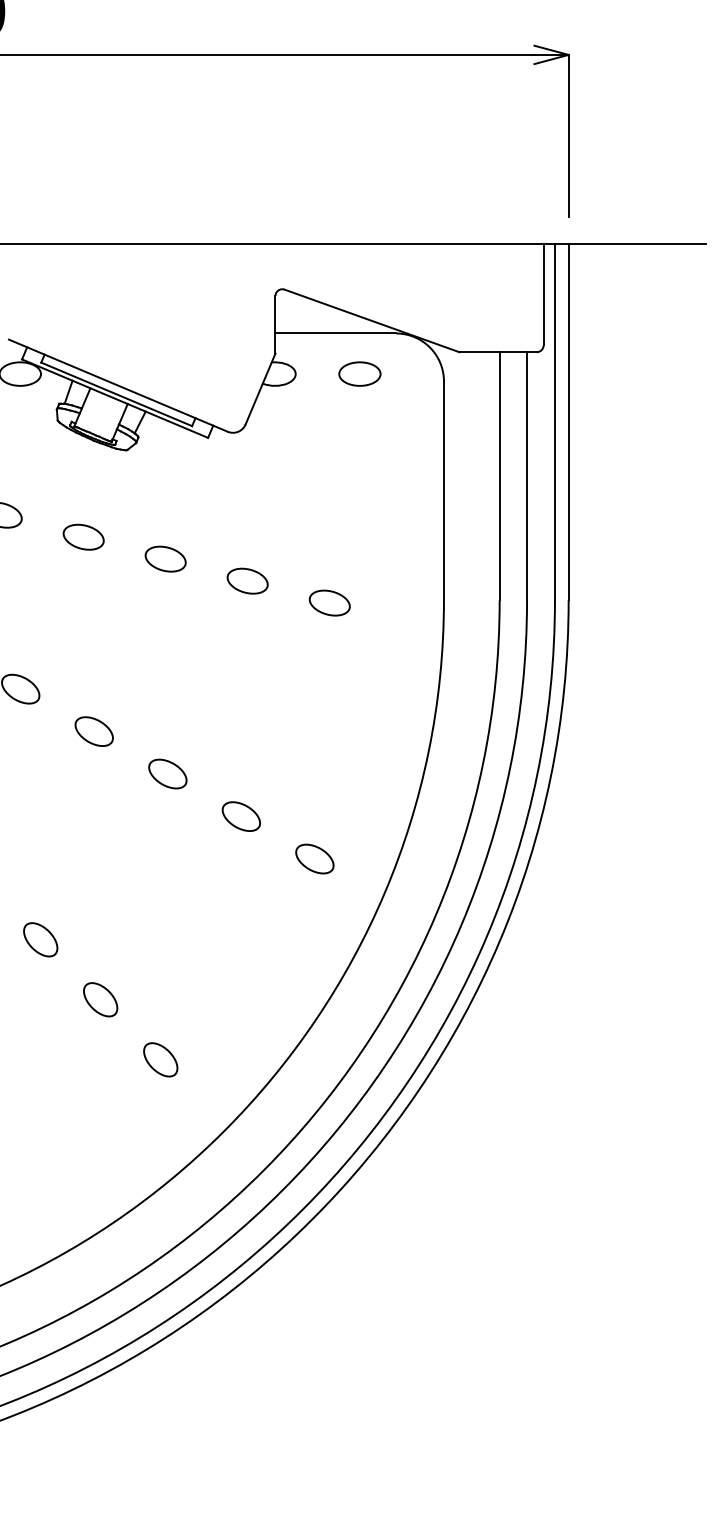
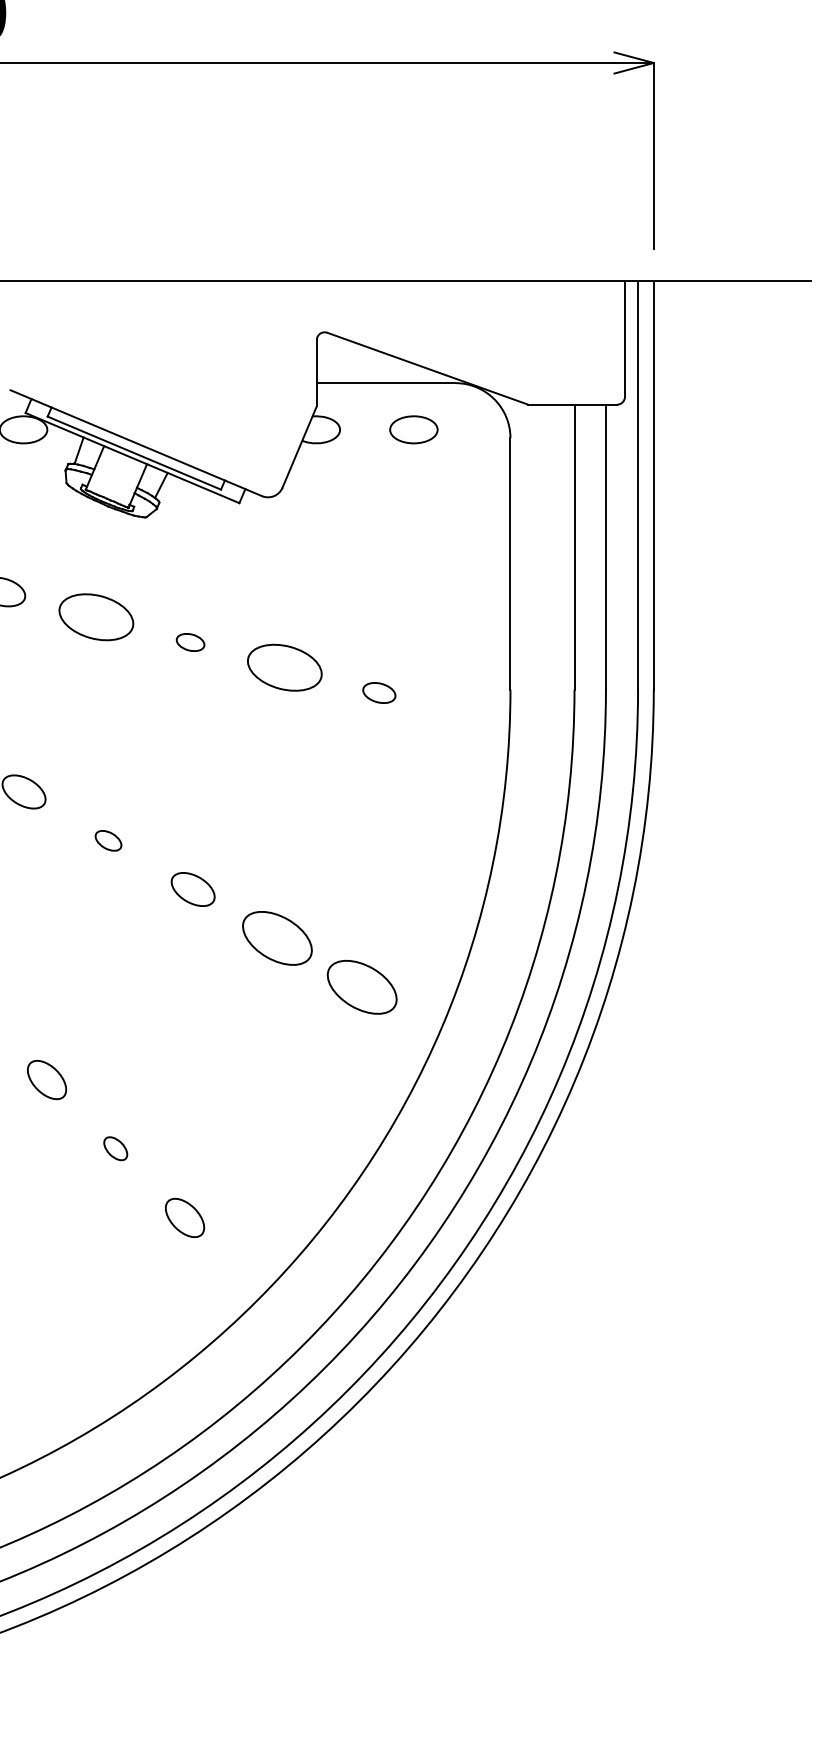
part: (83, 537) -> (96, 617), size x1.6
part: (165, 559) -> (190, 642), size x0.6
part: (247, 580) -> (284, 667), size x1.6
part: (330, 602) -> (379, 692), size x0.7
part: (94, 731) -> (108, 840), size x0.6
part: (241, 816) -> (277, 938), size x1.6
part: (314, 858) -> (361, 986), size x1.6
part: (100, 999) -> (115, 1148), size x0.6

